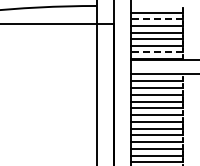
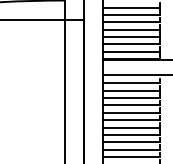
line: (157, 19) -> (131, 15), dashed -> solid
line: (157, 52) -> (131, 51), dashed -> solid

